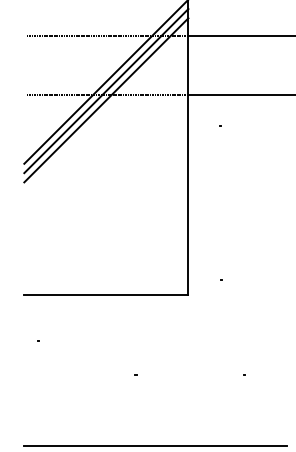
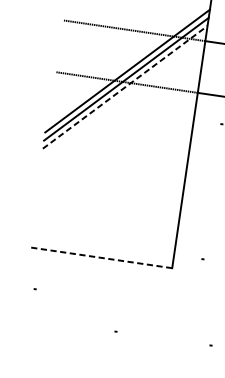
line: (106, 100) -> (125, 87), solid -> dashed
line: (105, 294) -> (99, 257), solid -> dashed

